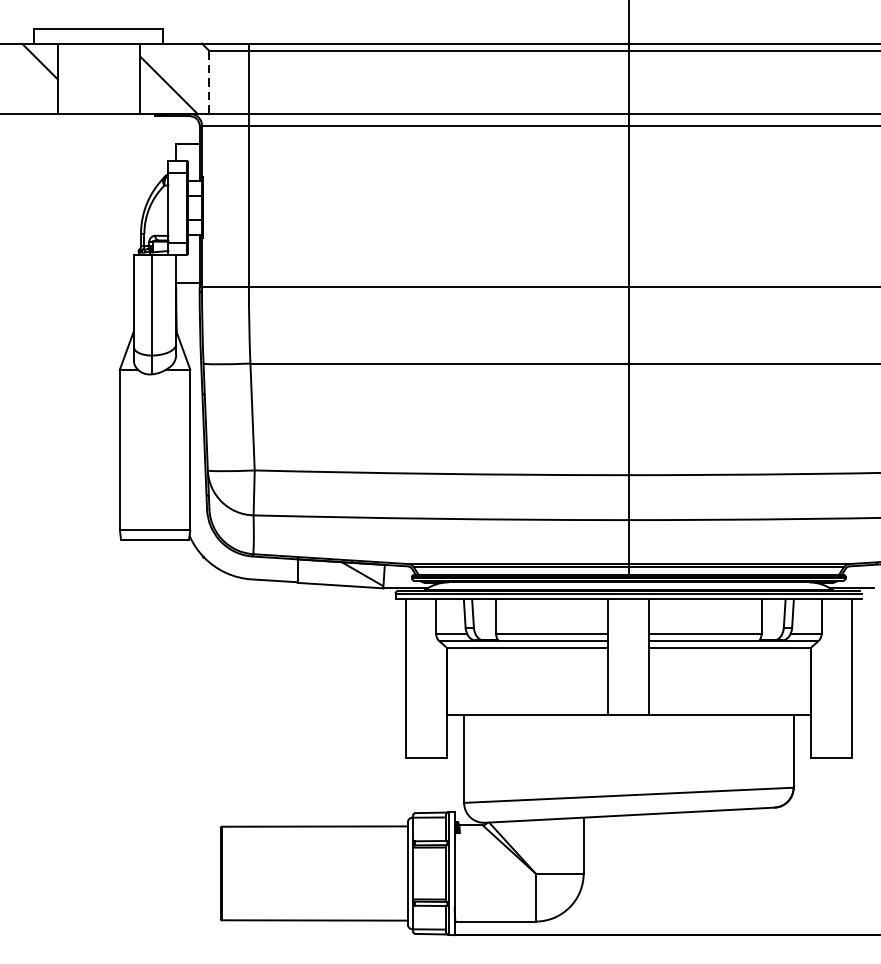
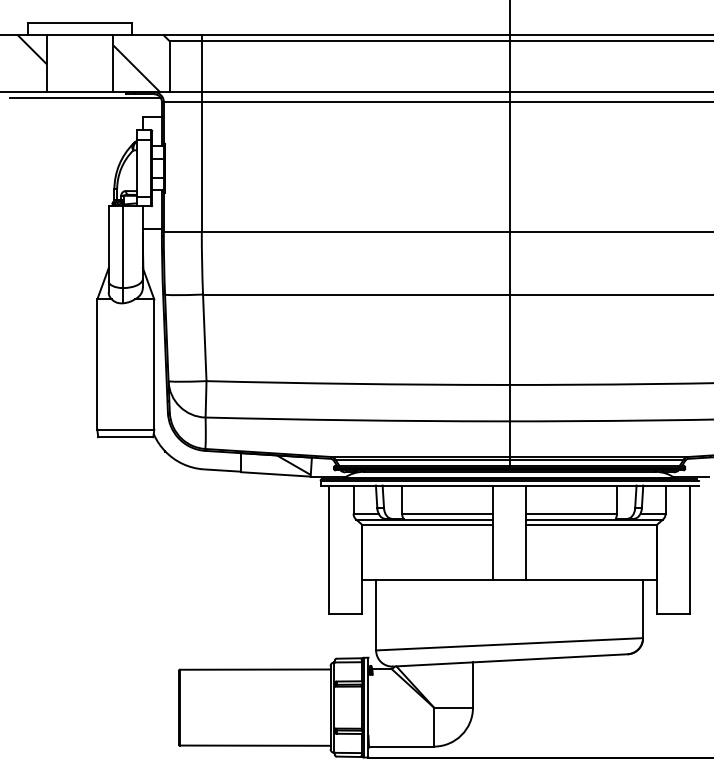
line: (209, 82) -> (169, 66), dashed -> solid
line: (104, 121) -> (84, 98), added

